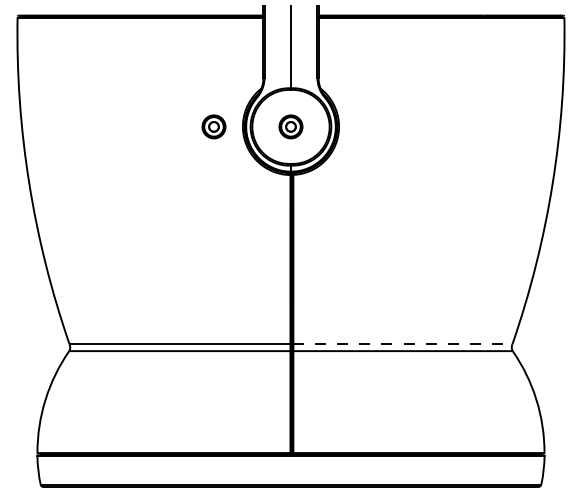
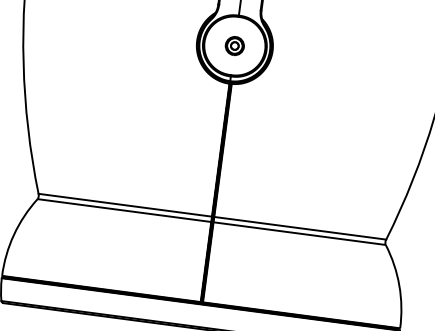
part: (213, 126) -> (174, 37), removed
line: (402, 344) -> (299, 228), dashed -> solid

